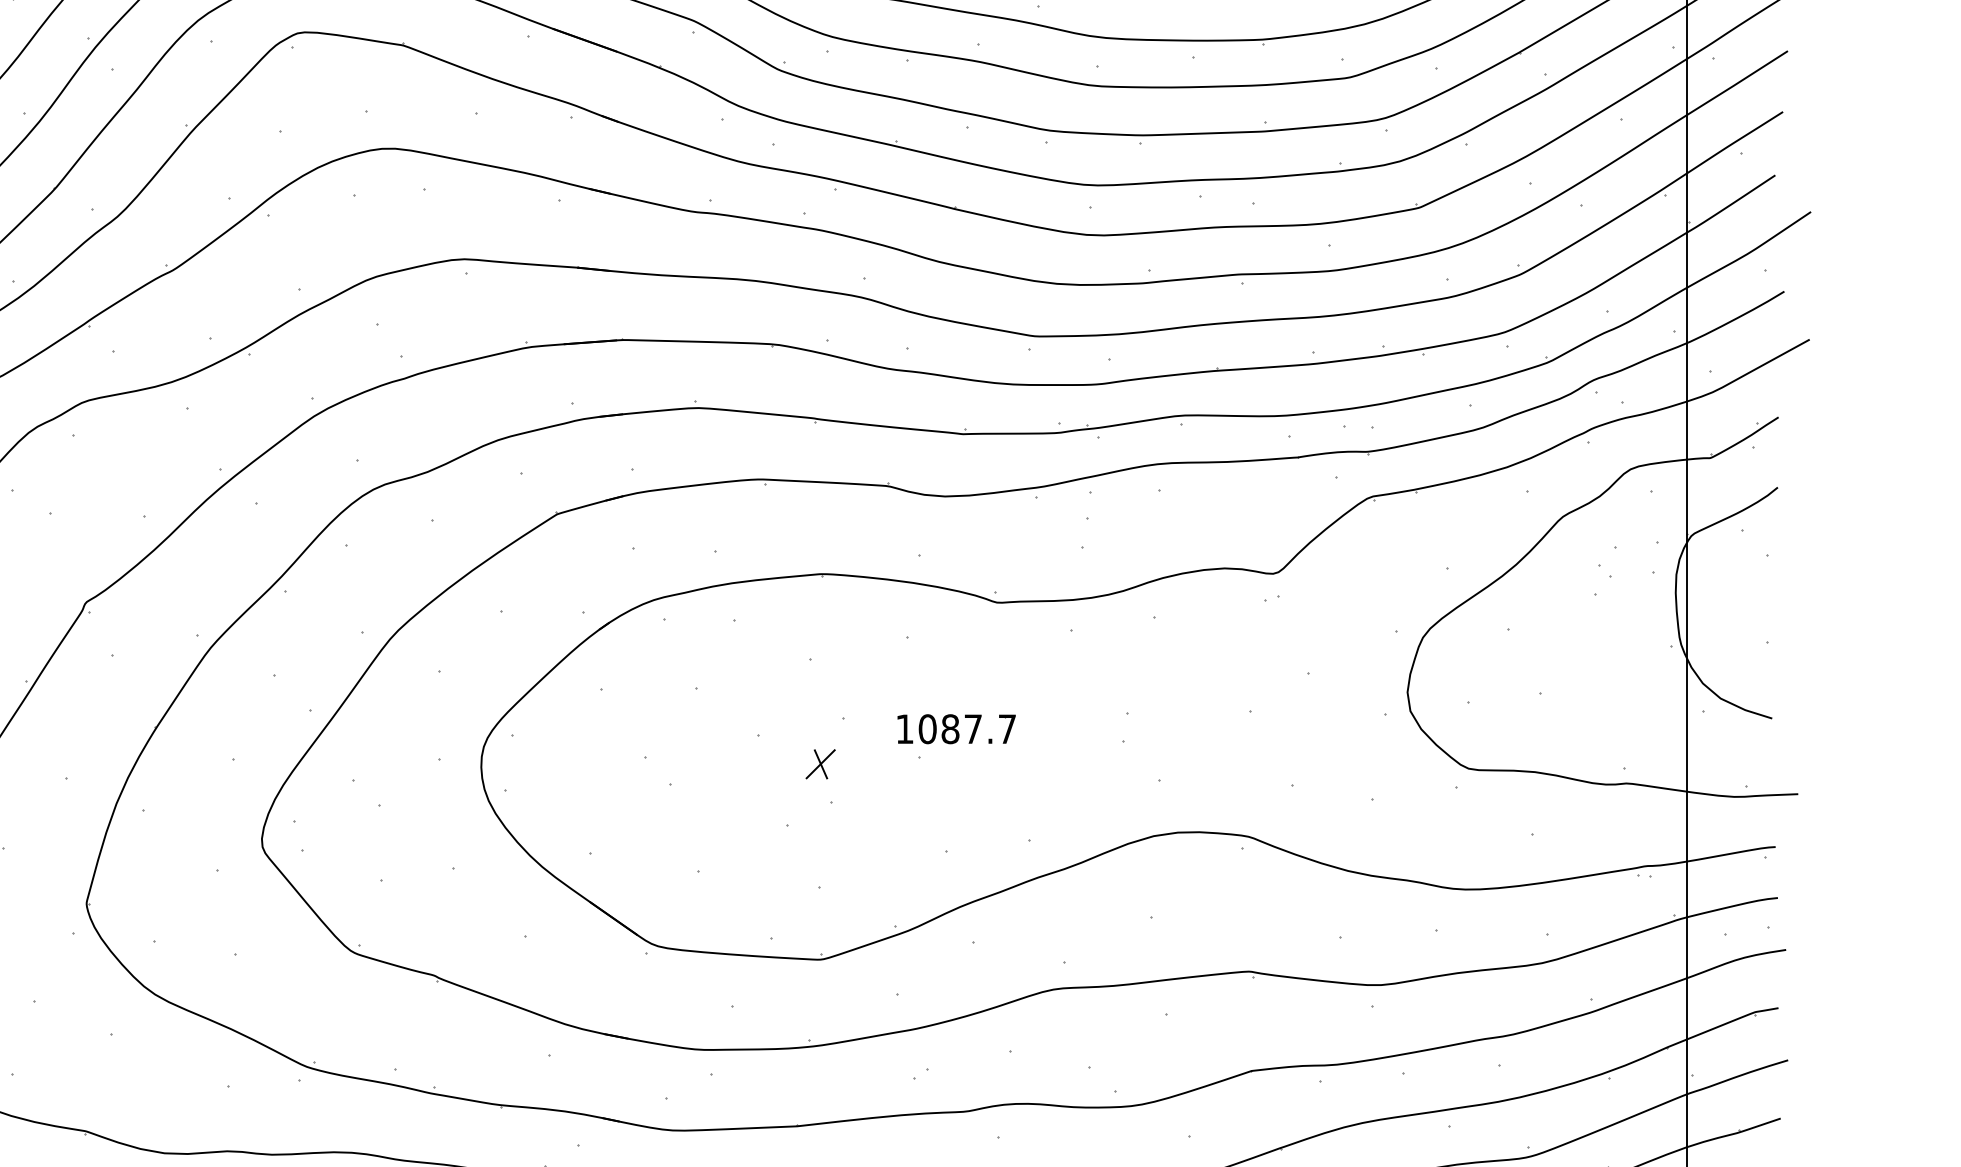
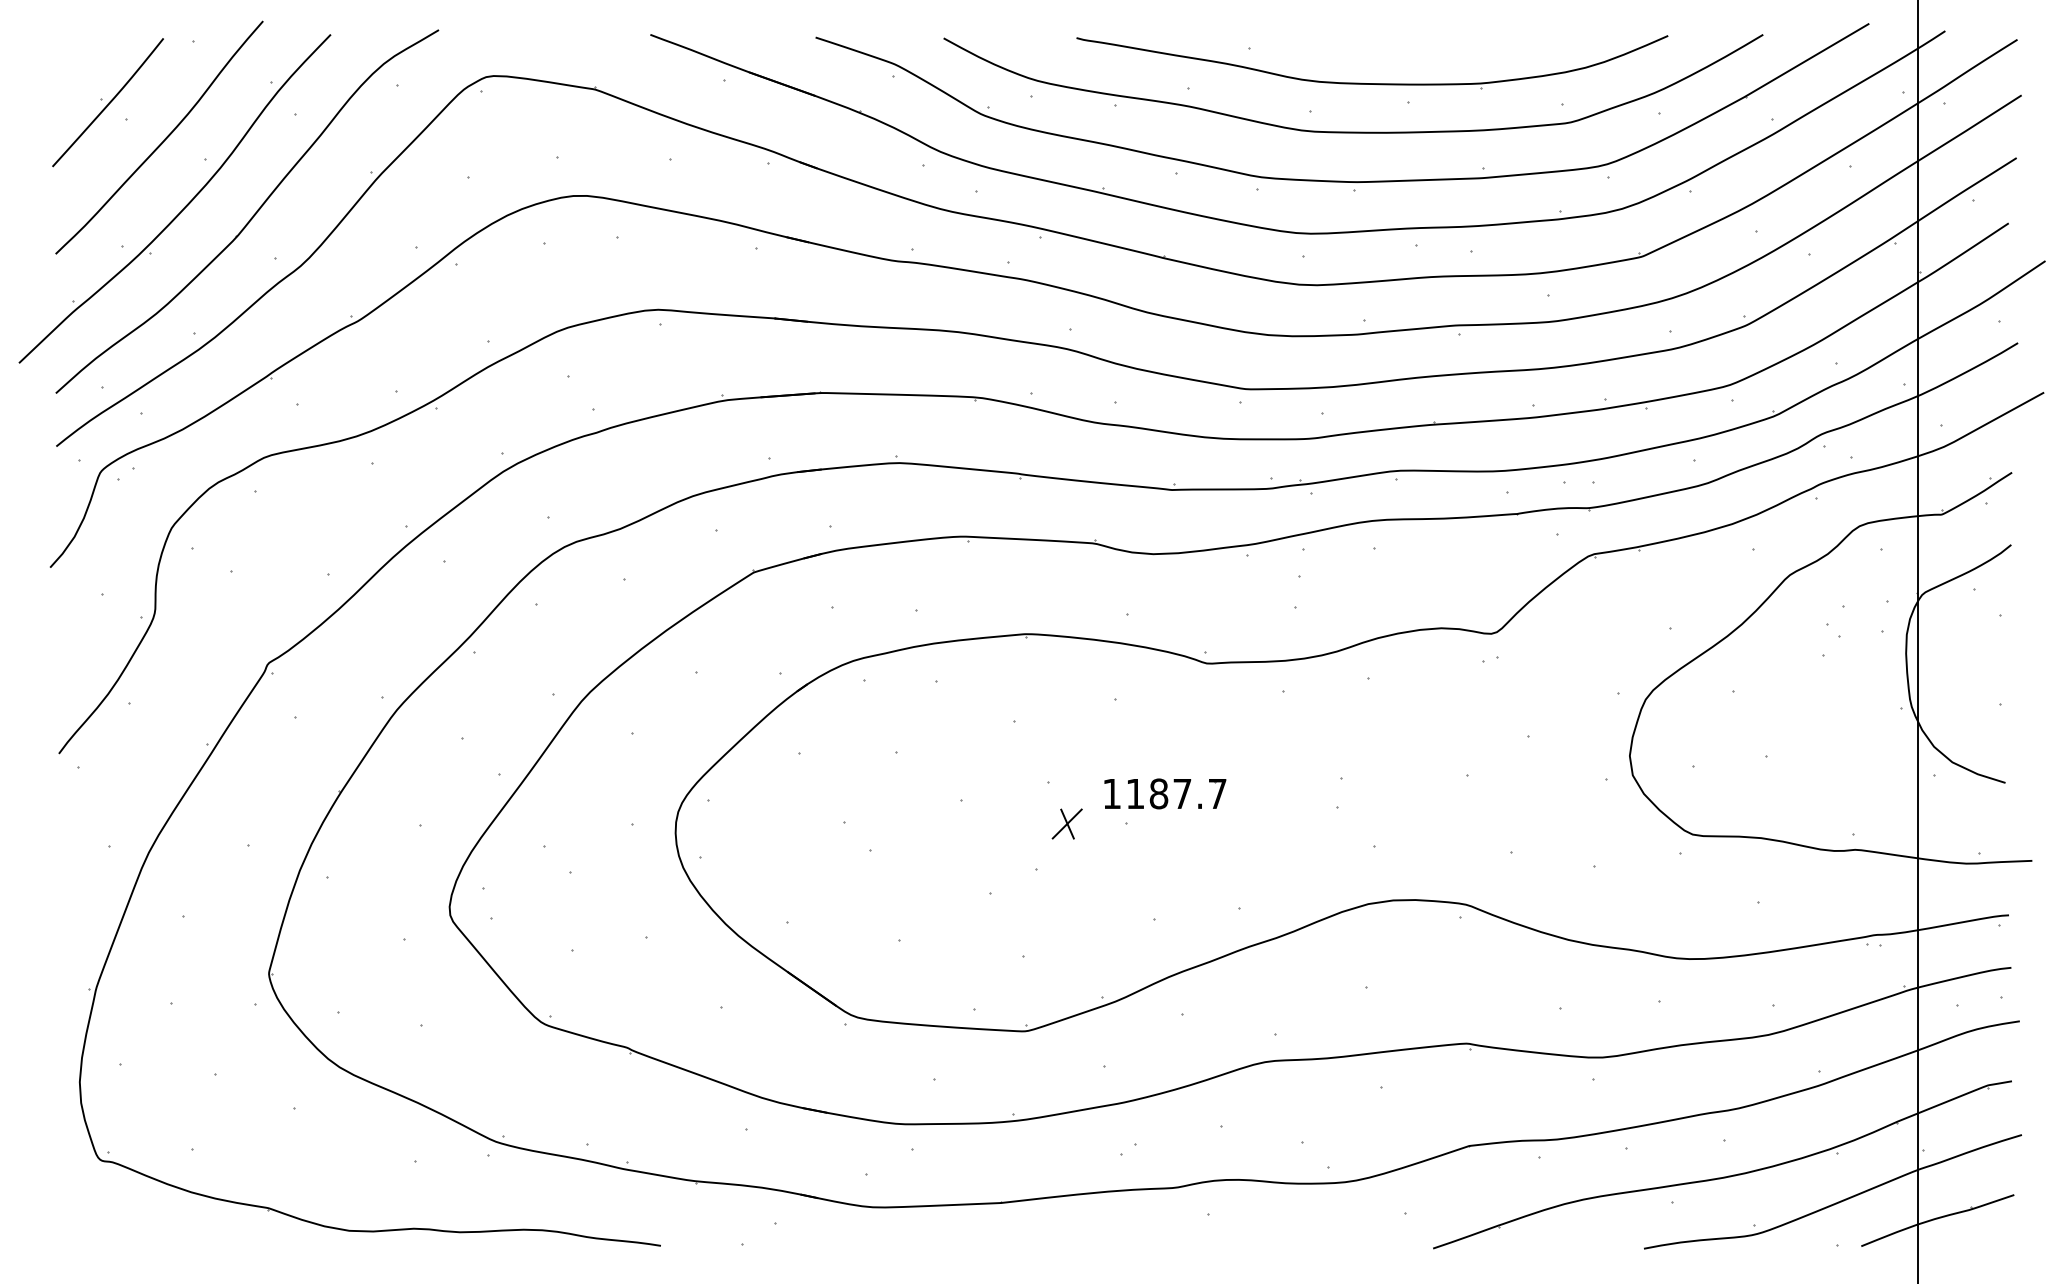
text: (927, 728) -> (1135, 793), 1087.7 -> 1187.7
part: (819, 763) -> (1066, 823), moved

